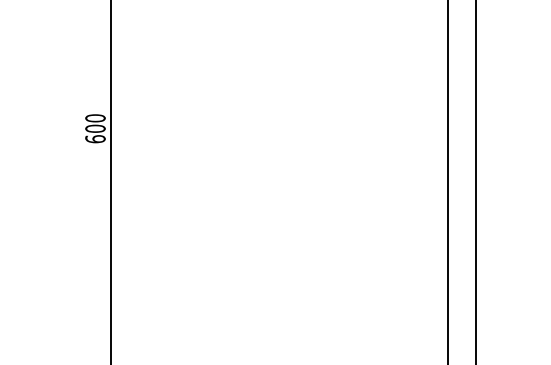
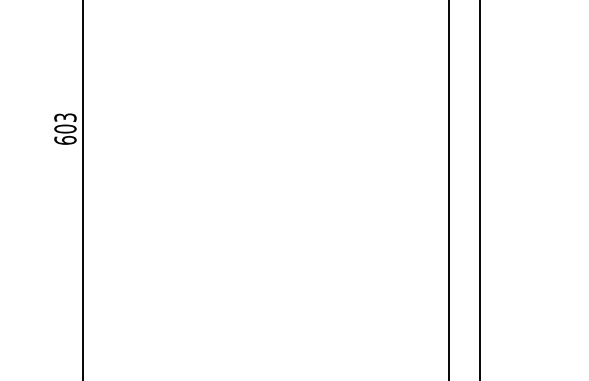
text: (95, 118) -> (65, 117), 600 -> 603

